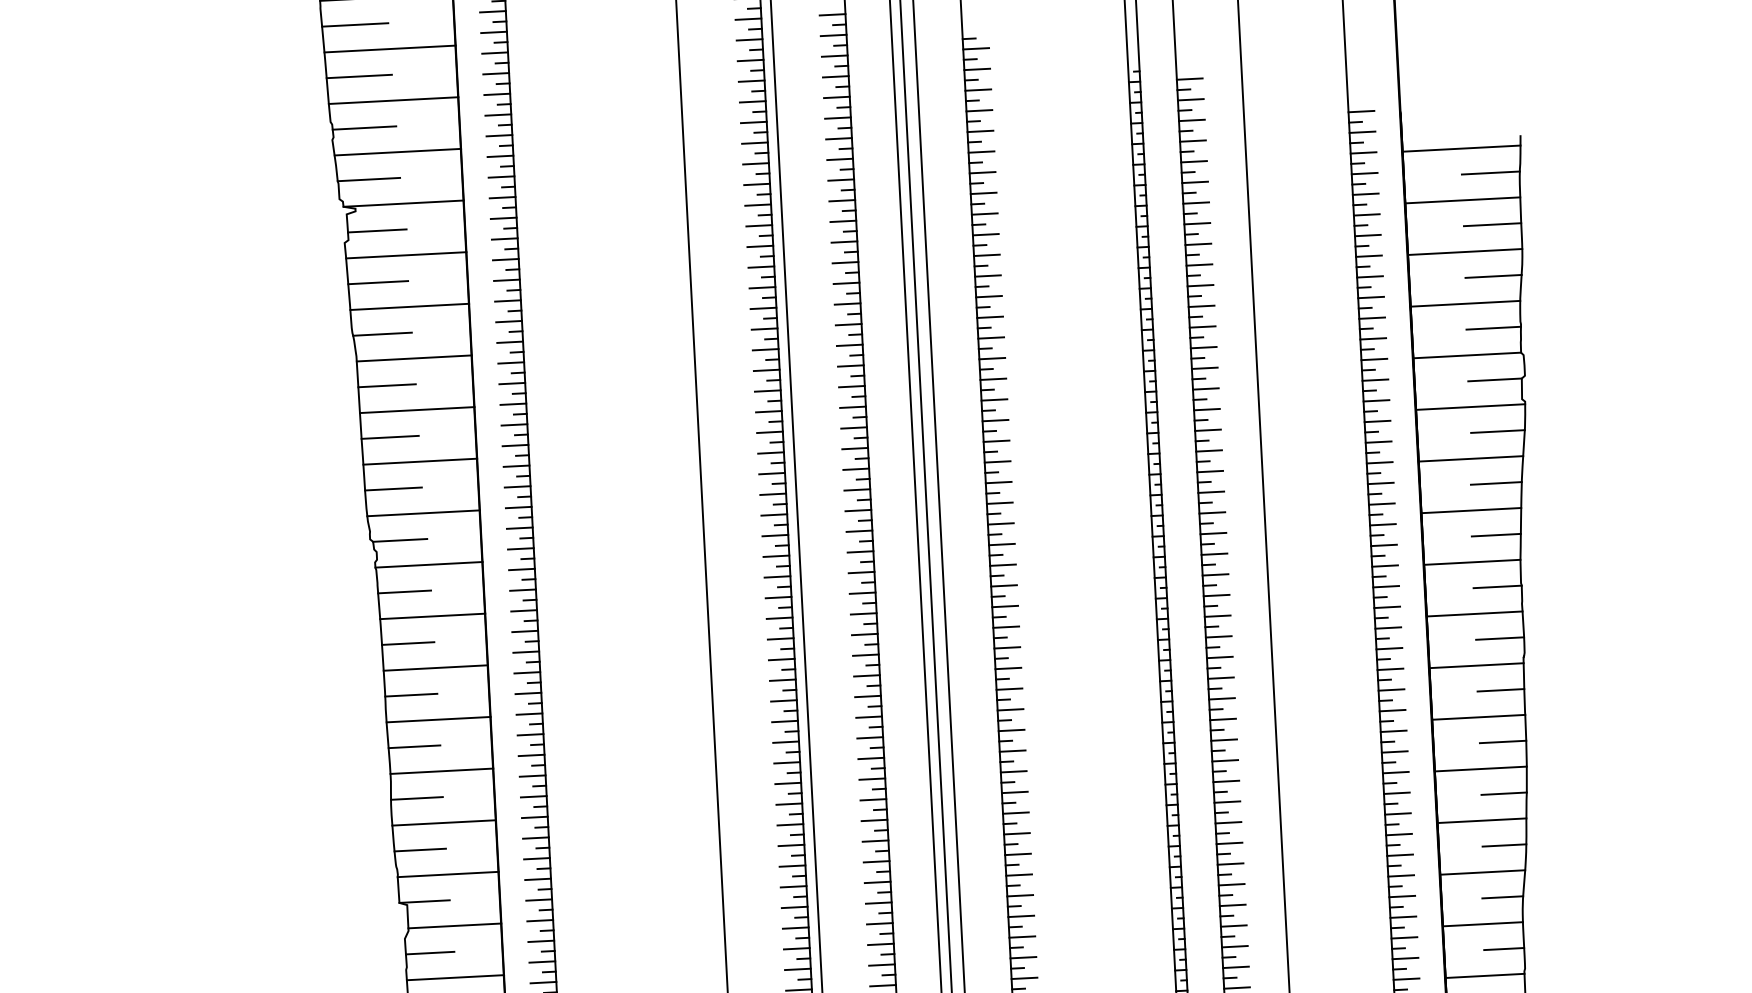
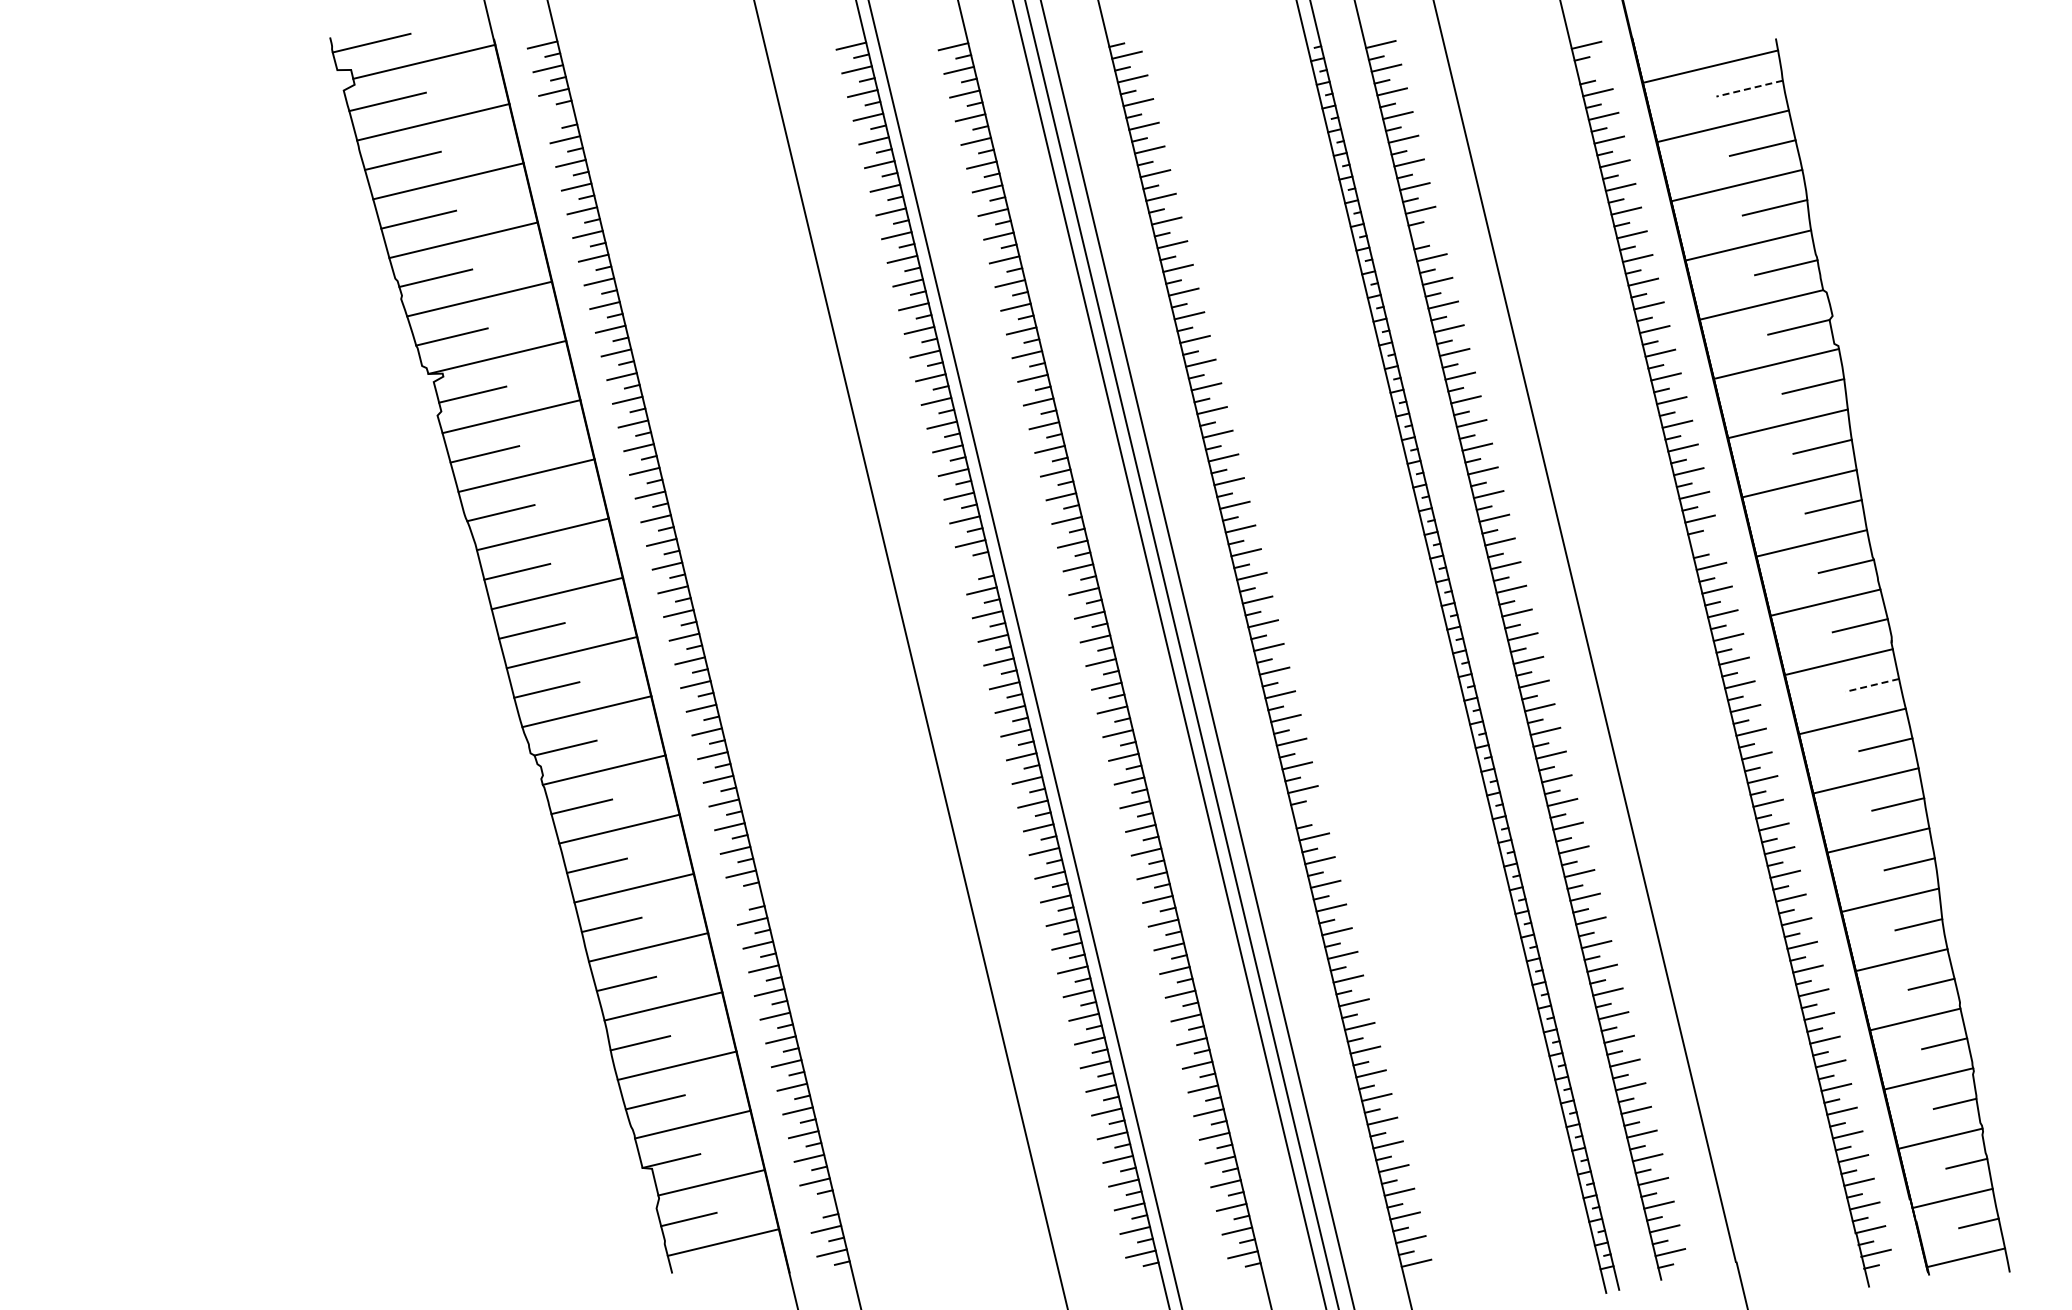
line: (492, 11) -> (559, 115), removed
line: (1362, 131) -> (1592, 68), removed
line: (1490, 172) -> (1749, 88), solid -> dashed
line: (1198, 243) -> (1426, 233), removed
line: (771, 452) -> (976, 566), removed
line: (1383, 545) -> (1705, 542), removed
line: (1501, 690) -> (1872, 685), solid -> dashed
line: (528, 693) -> (746, 897), removed
line: (1010, 709) -> (1308, 812), removed
line: (542, 961) -> (820, 1205), removed

